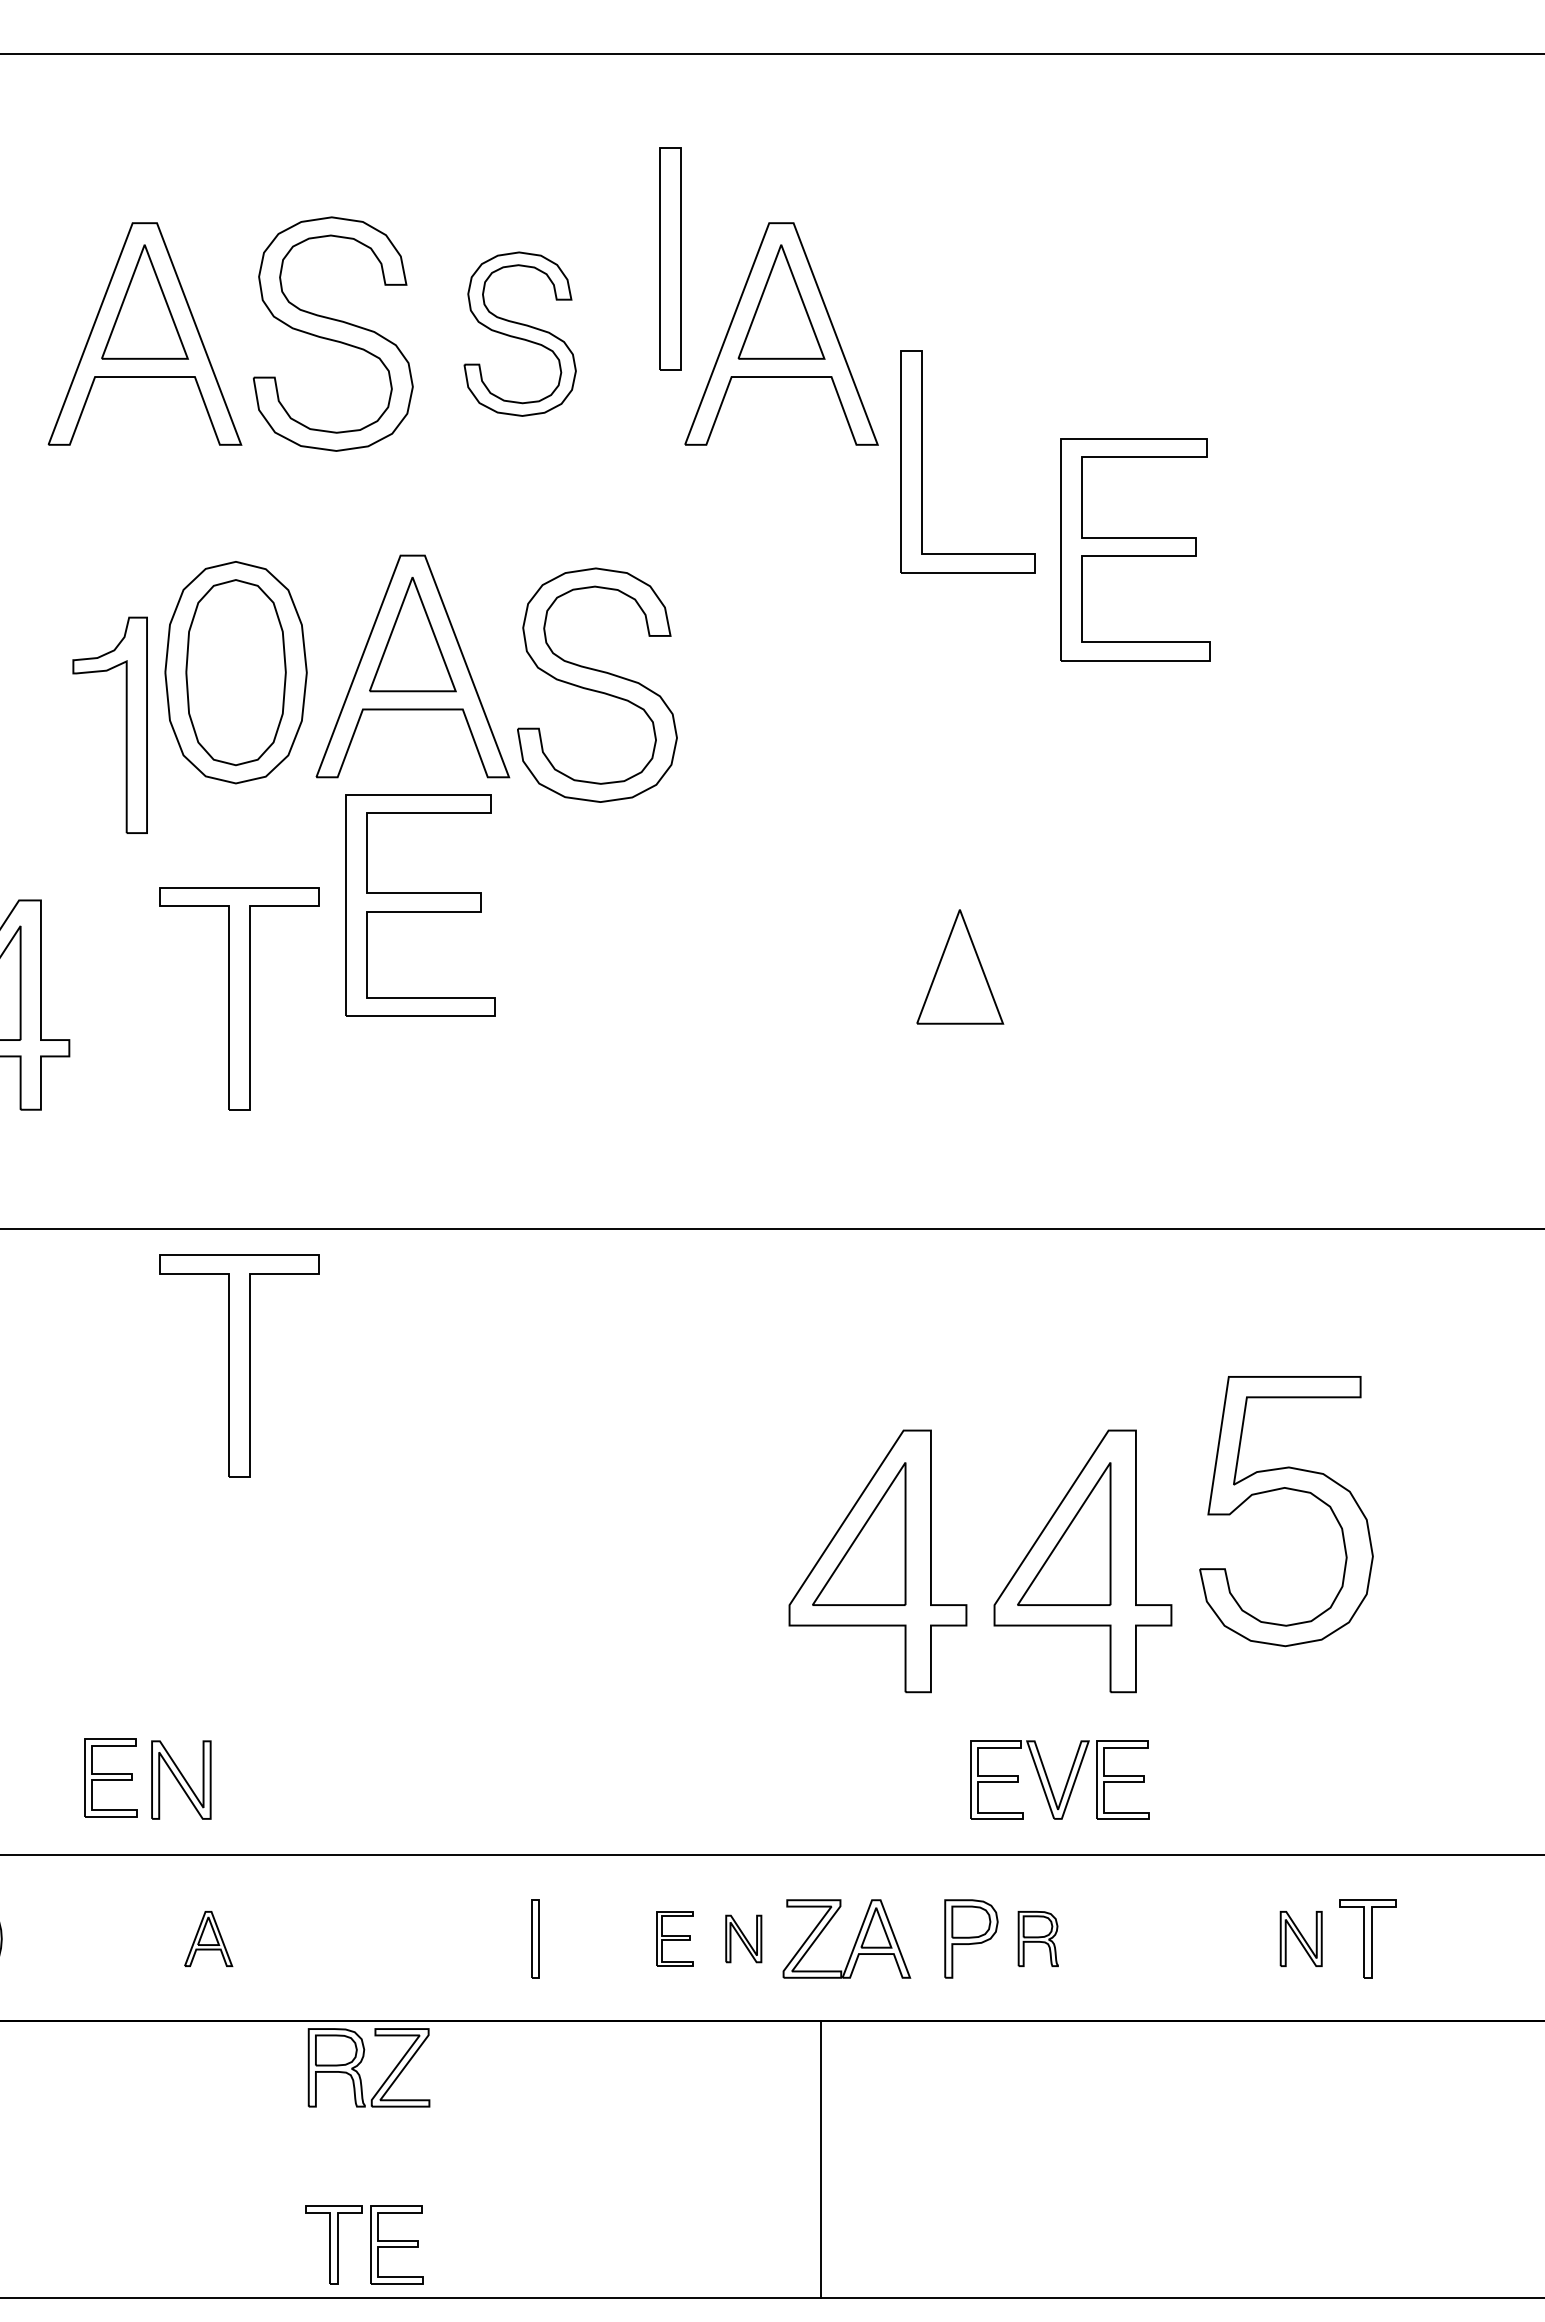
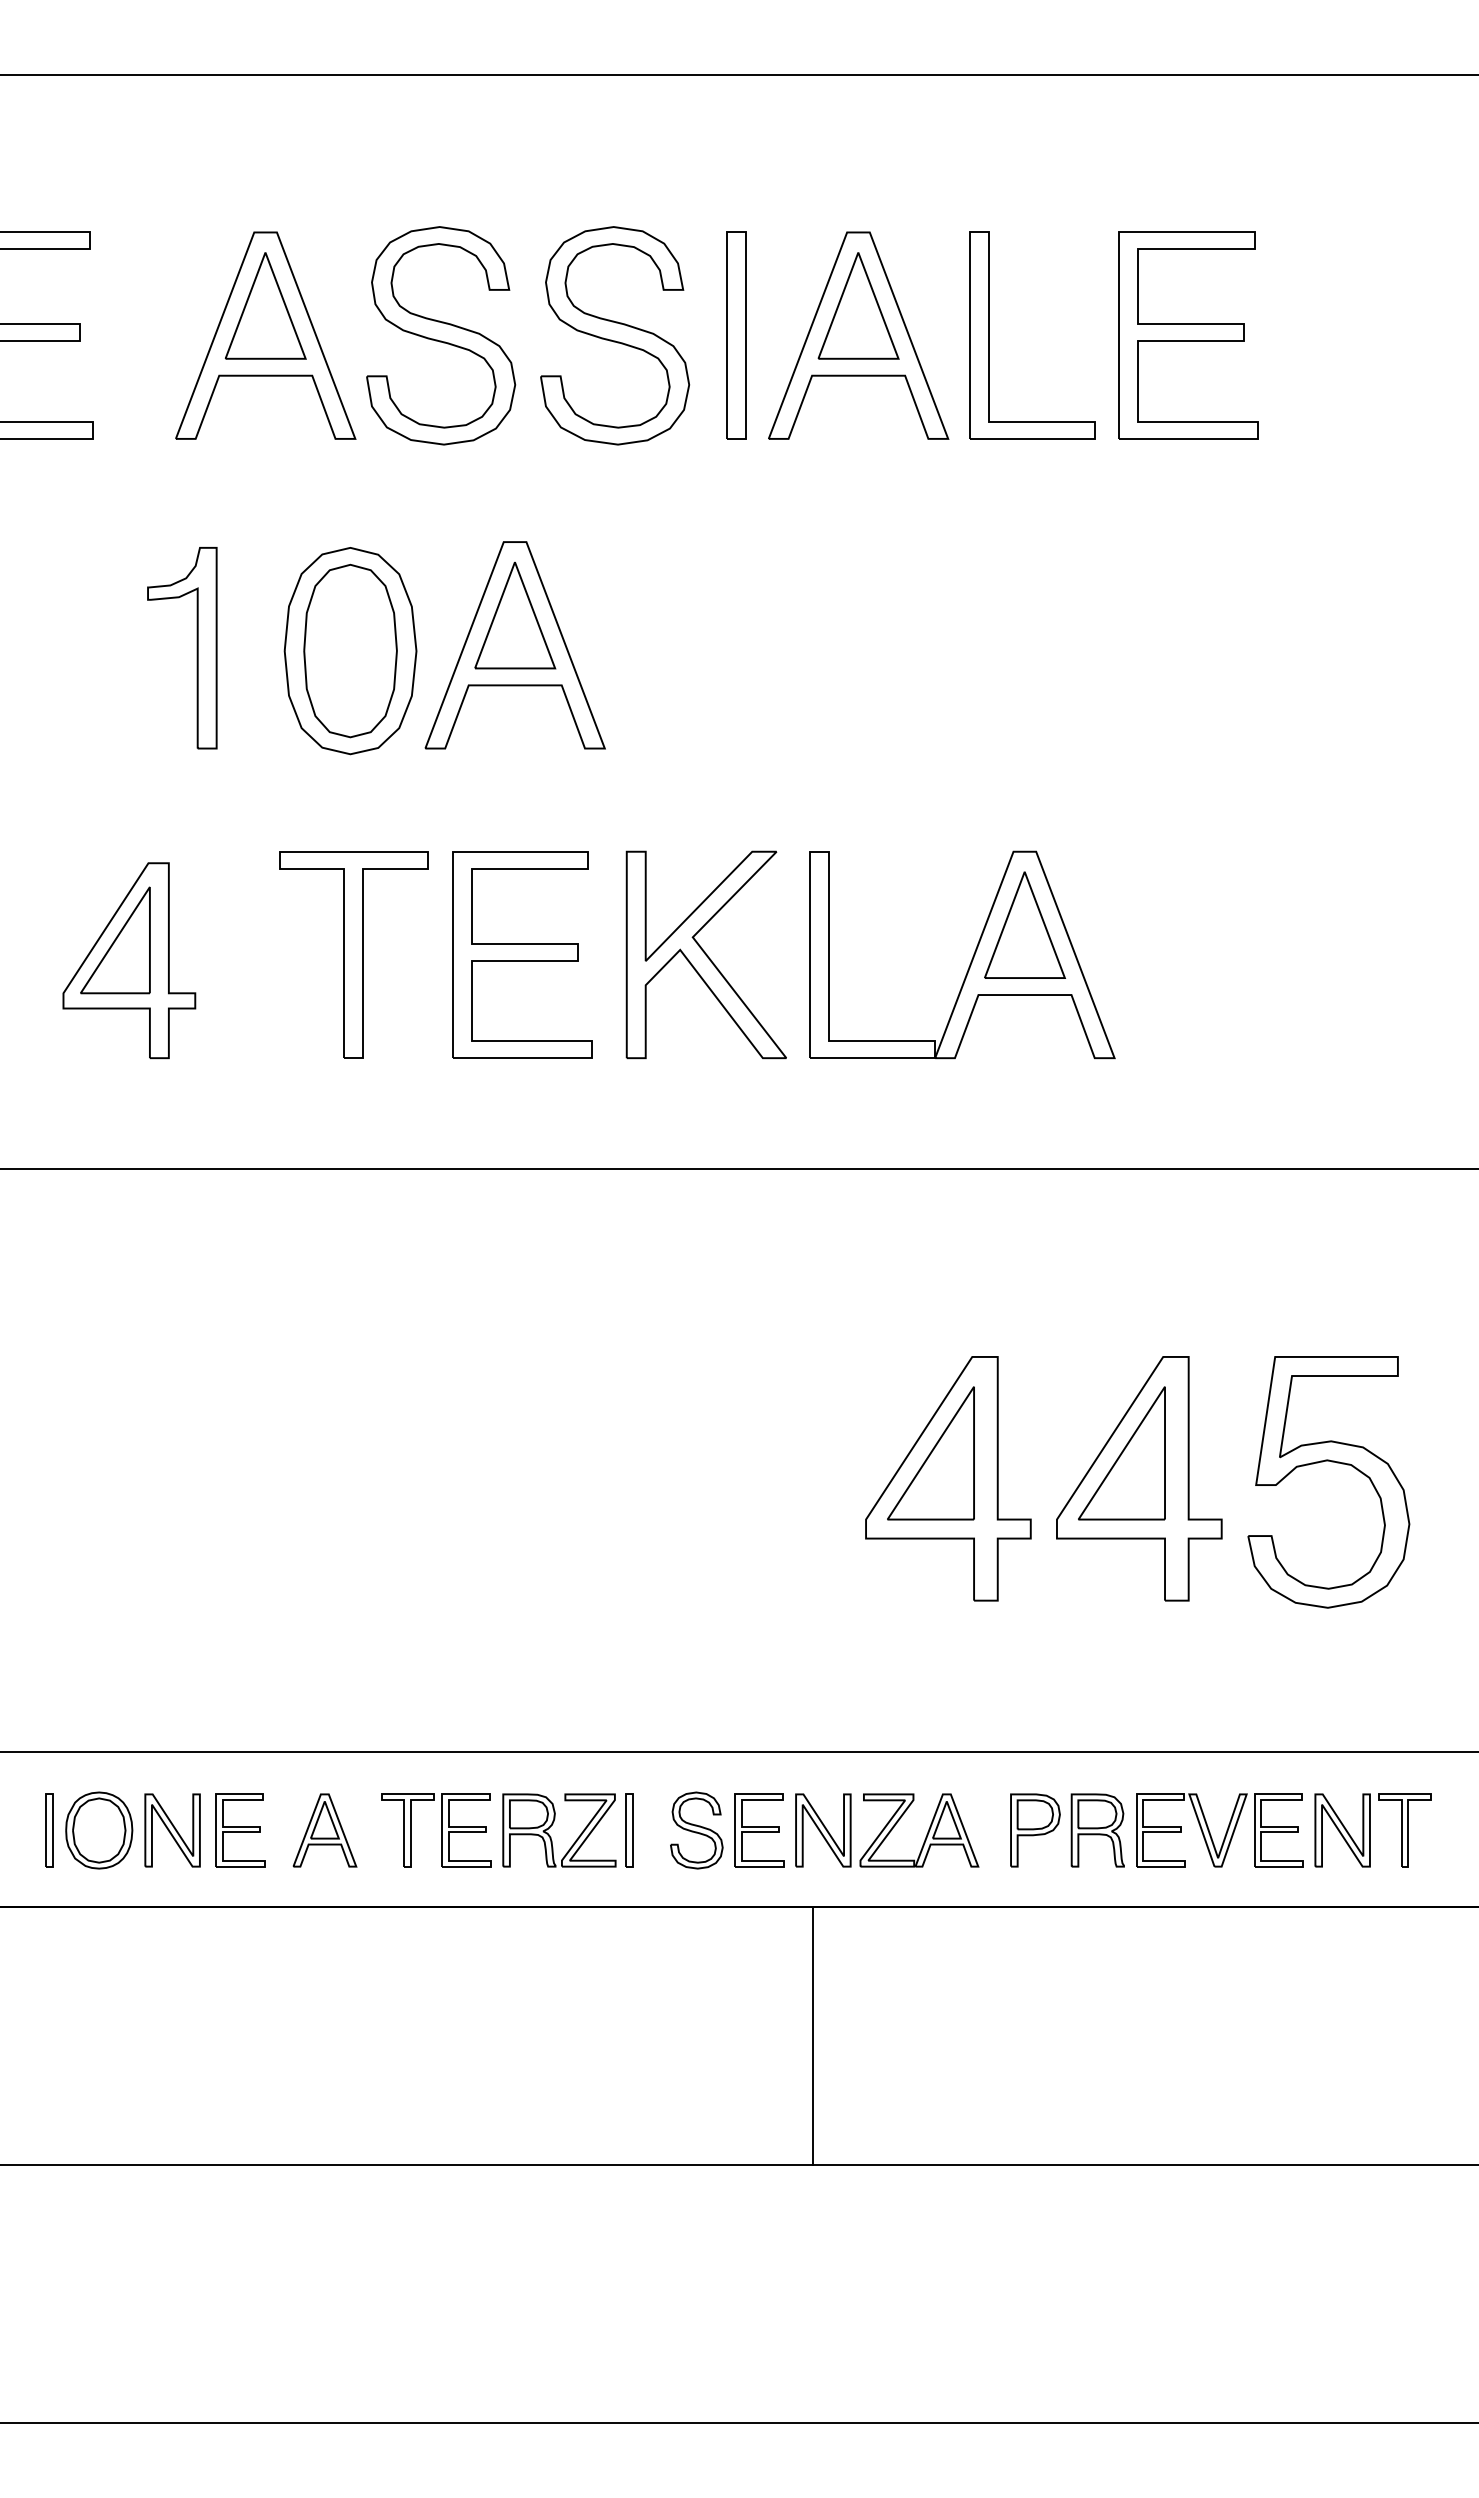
part: (670, 258) -> (736, 335), moved
part: (520, 333) -> (615, 335), size x1.43
part: (922, 461) -> (989, 335), moved
part: (1135, 549) -> (1188, 335), moved
part: (597, 684) -> (687, 662), removed
part: (125, 725) -> (196, 648), moved
part: (420, 905) -> (522, 954), moved
part: (617, 998) -> (705, 954), added
part: (903, 1000) -> (972, 956), added
part: (239, 1365) -> (353, 1296), removed
part: (1289, 1490) -> (1331, 1462), moved
part: (111, 1777) -> (240, 1830), moved
part: (181, 1780) -> (172, 1830), moved
part: (1065, 1783) -> (1225, 1833), moved
part: (208, 1938) -> (324, 1830), size x1.43
part: (607, 1938) -> (696, 1830), added
part: (675, 1938) -> (759, 1830), size x1.43
part: (743, 1938) -> (823, 1830), size x1.67
part: (1038, 1938) -> (1097, 1830), size x1.43
part: (1301, 1938) -> (1342, 1830), size x1.43
part: (362, 2061) -> (553, 1824), moved
line: (821, 2160) -> (813, 2036), moved
part: (364, 2244) -> (436, 1830), moved

